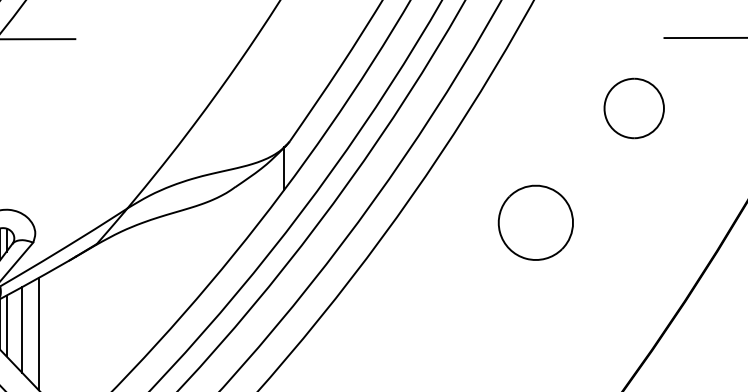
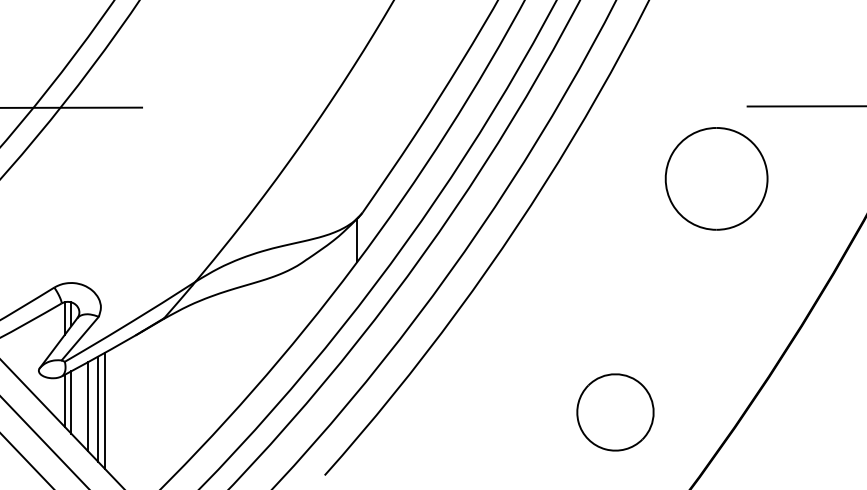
part: (634, 108) -> (716, 178), size x1.67
part: (535, 222) -> (615, 412), moved
line: (31, 331) -> (97, 408), added

